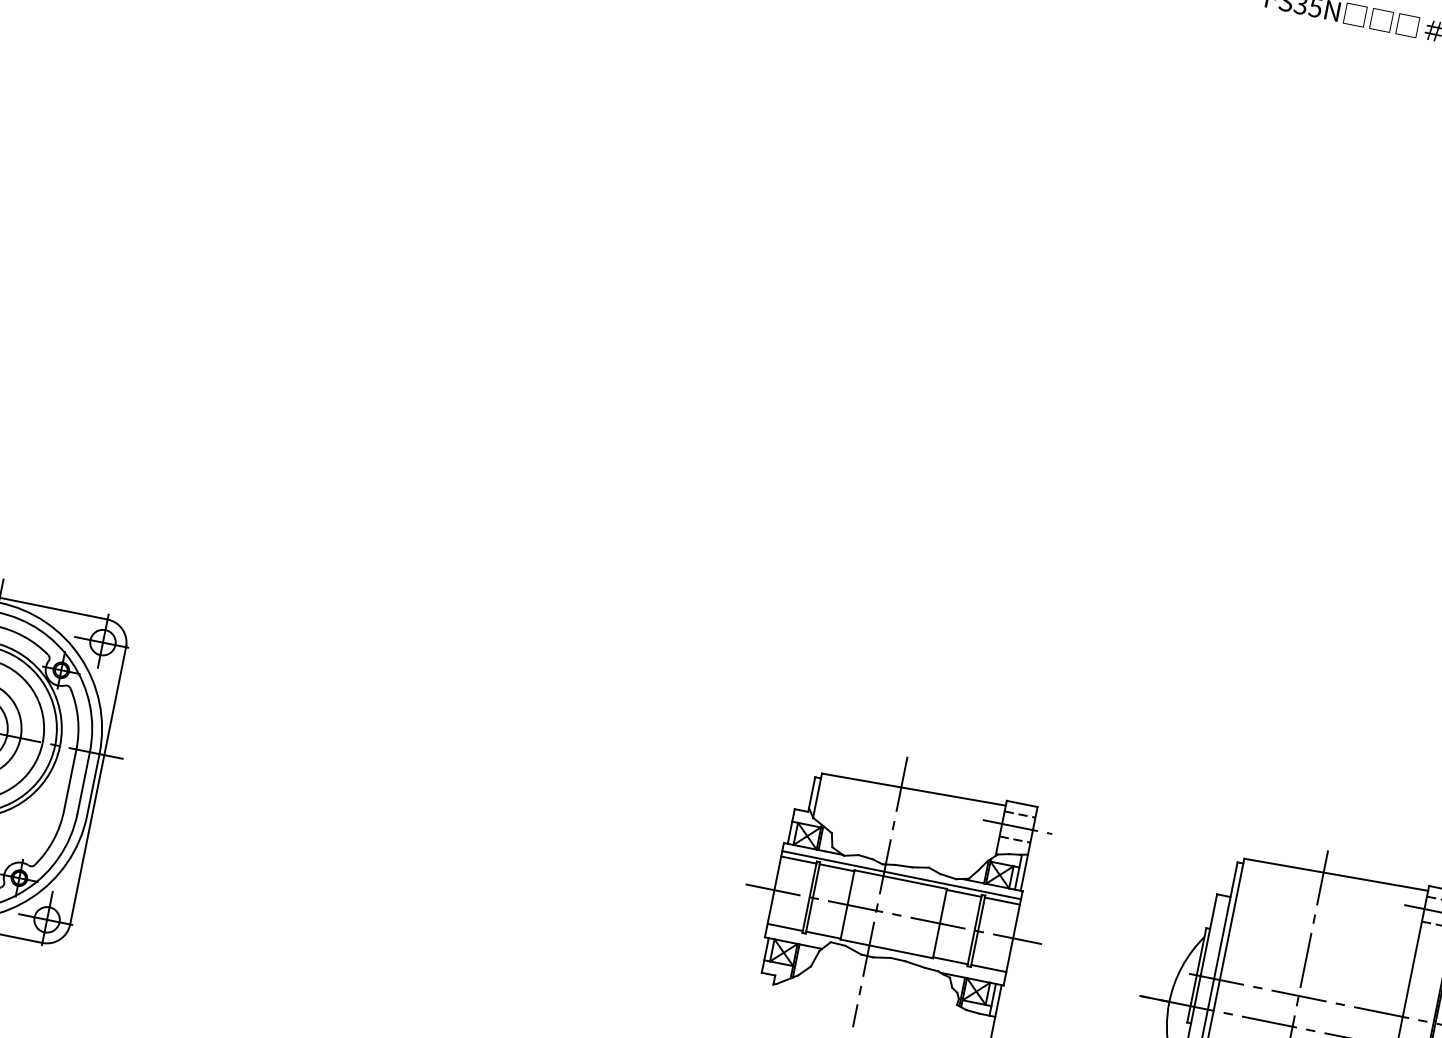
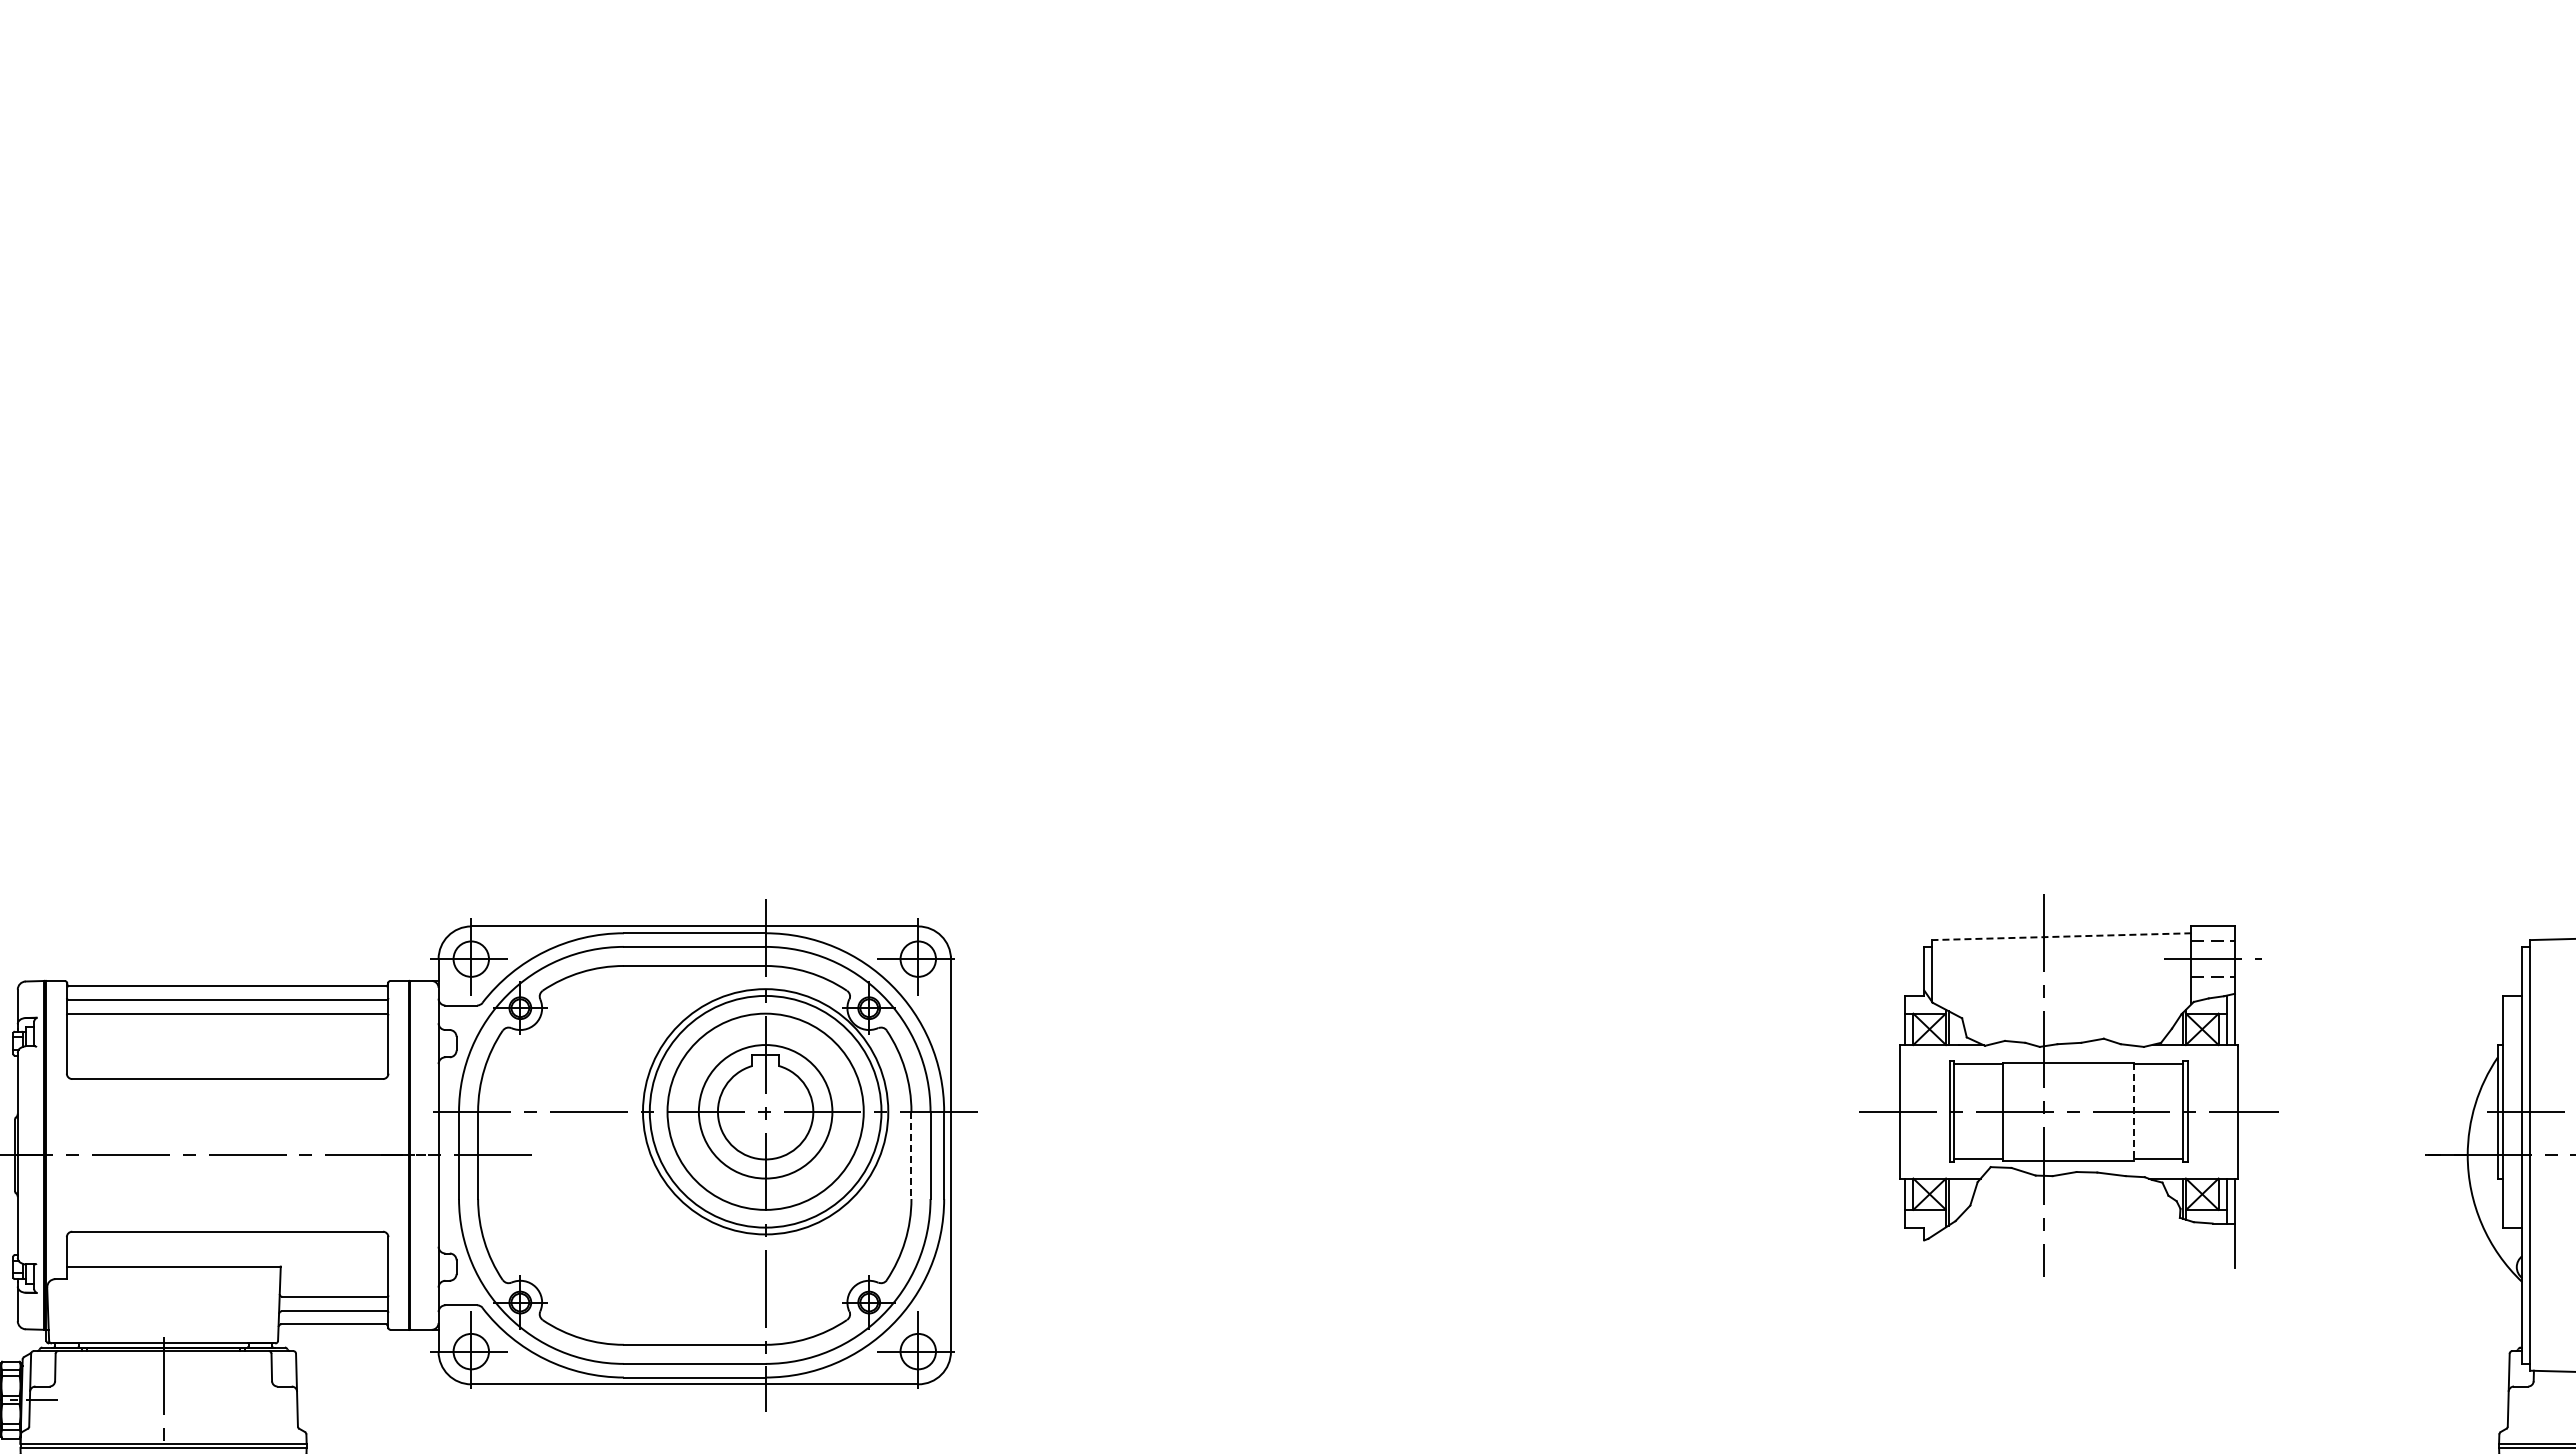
line: (70, 780) -> (911, 1155), solid -> dashed
line: (913, 789) -> (2061, 936), solid -> dashed
line: (798, 860) -> (1924, 1064), removed
line: (901, 875) -> (2068, 1056), removed
line: (1002, 901) -> (2212, 1064), removed
line: (940, 924) -> (2134, 1112), solid -> dashed
line: (785, 927) -> (1924, 1159), removed
line: (988, 968) -> (2212, 1159), removed

